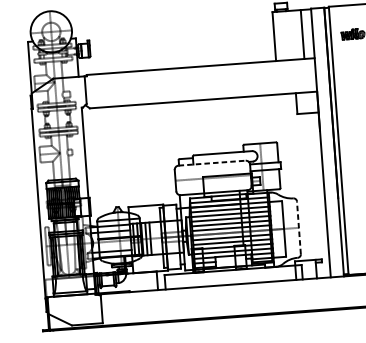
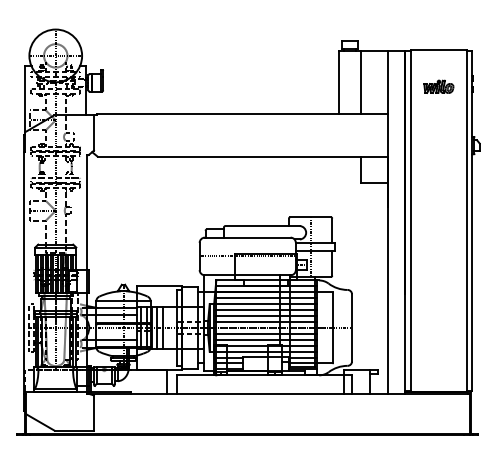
line: (302, 34) -> (360, 82), moved
line: (211, 163) -> (247, 237), dashed -> solid
line: (299, 227) -> (352, 327), dashed -> solid

